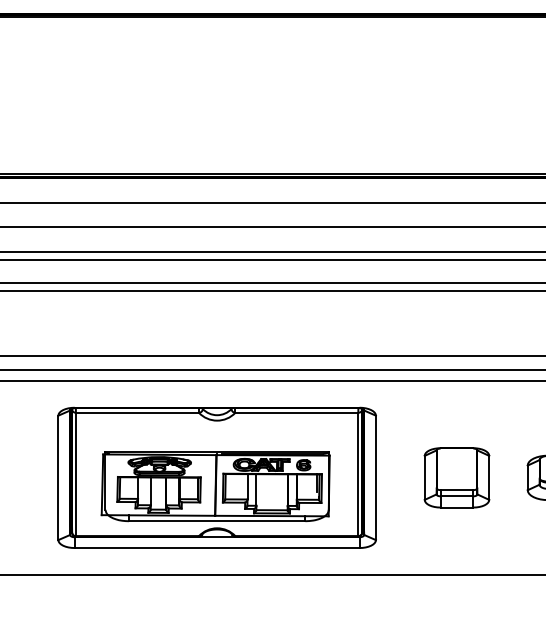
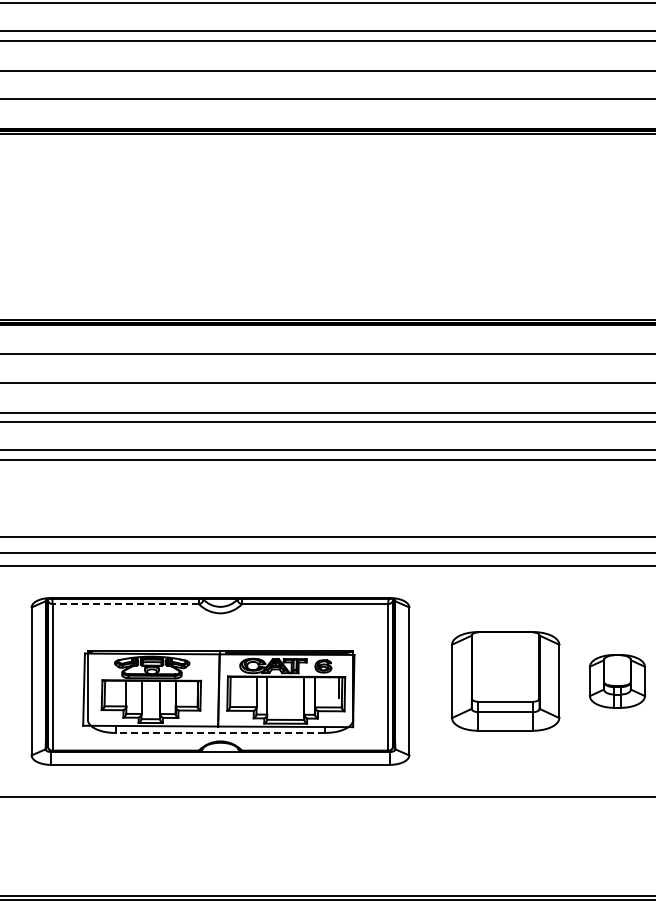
line: (137, 413) -> (125, 604), solid -> dashed
part: (456, 477) -> (505, 681), size x1.4
line: (217, 520) -> (220, 732), solid -> dashed

